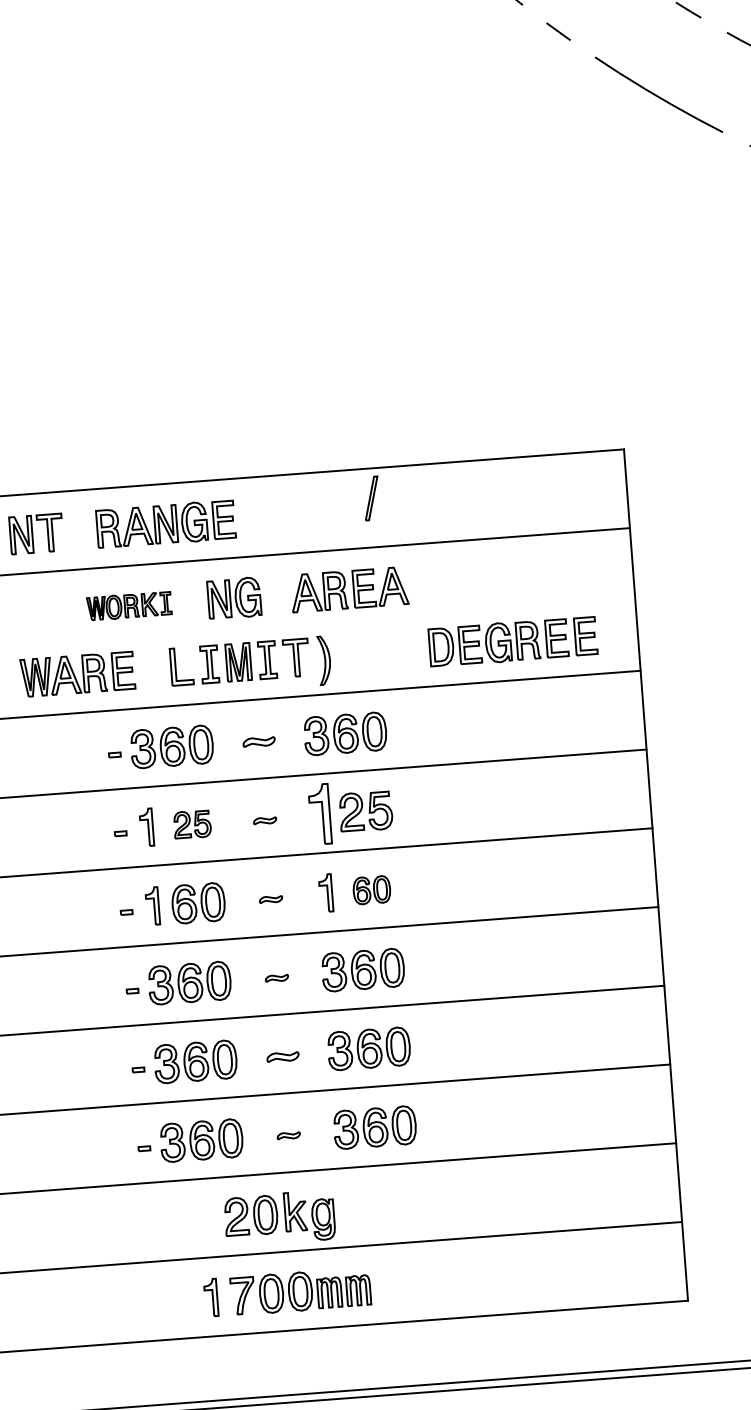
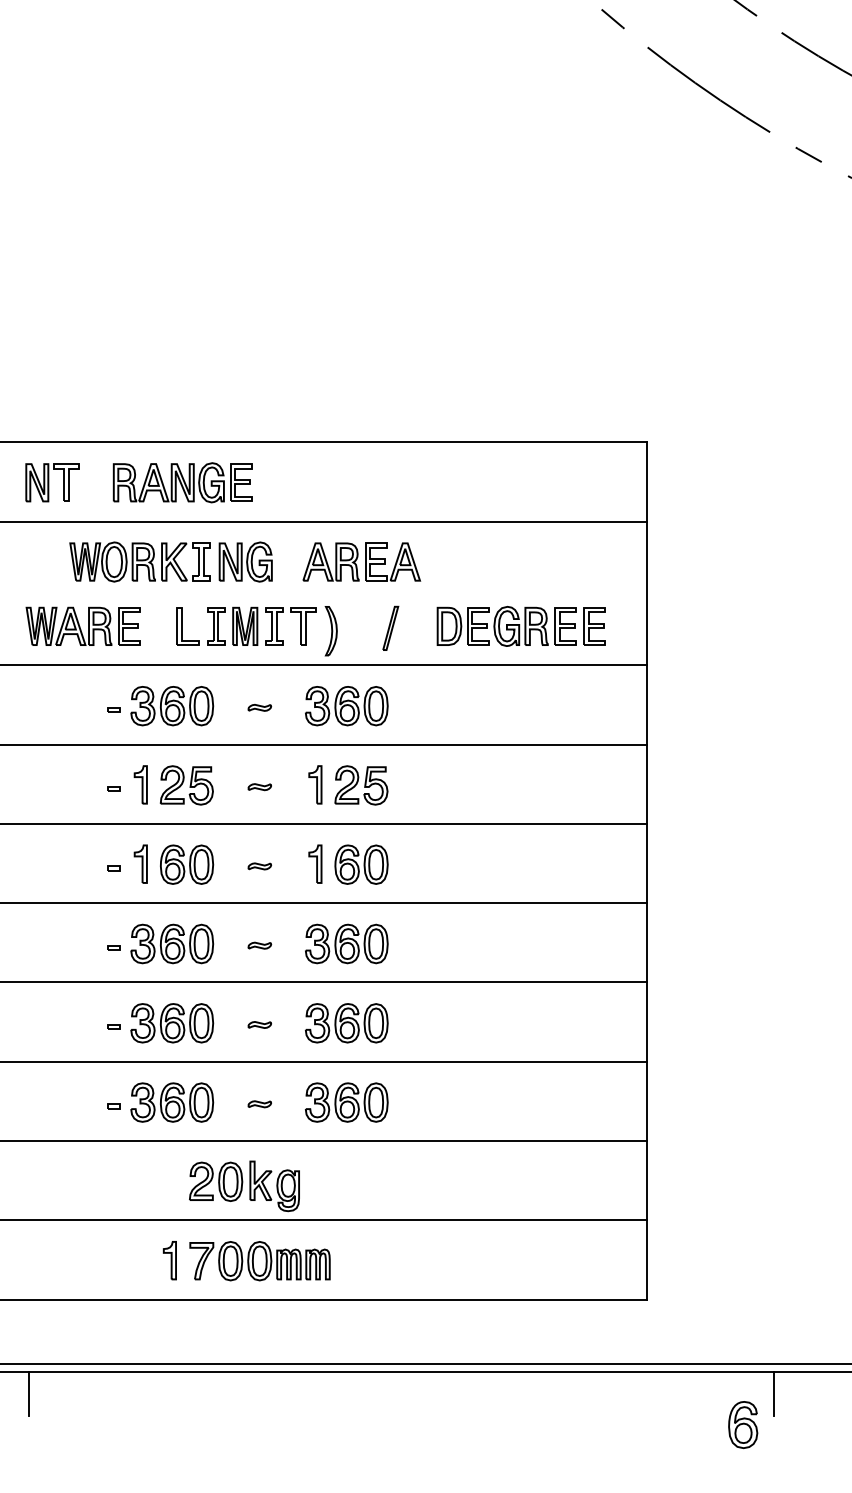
part: (371, 497) -> (390, 627), moved
part: (128, 605) -> (139, 561), size x1.67
part: (258, 741) -> (259, 707), size x0.71
part: (320, 814) -> (315, 784), size x0.62
part: (192, 824) -> (186, 785), size x1.43
part: (371, 890) -> (361, 864), size x1.43
part: (282, 1056) -> (259, 1024), size x0.71

